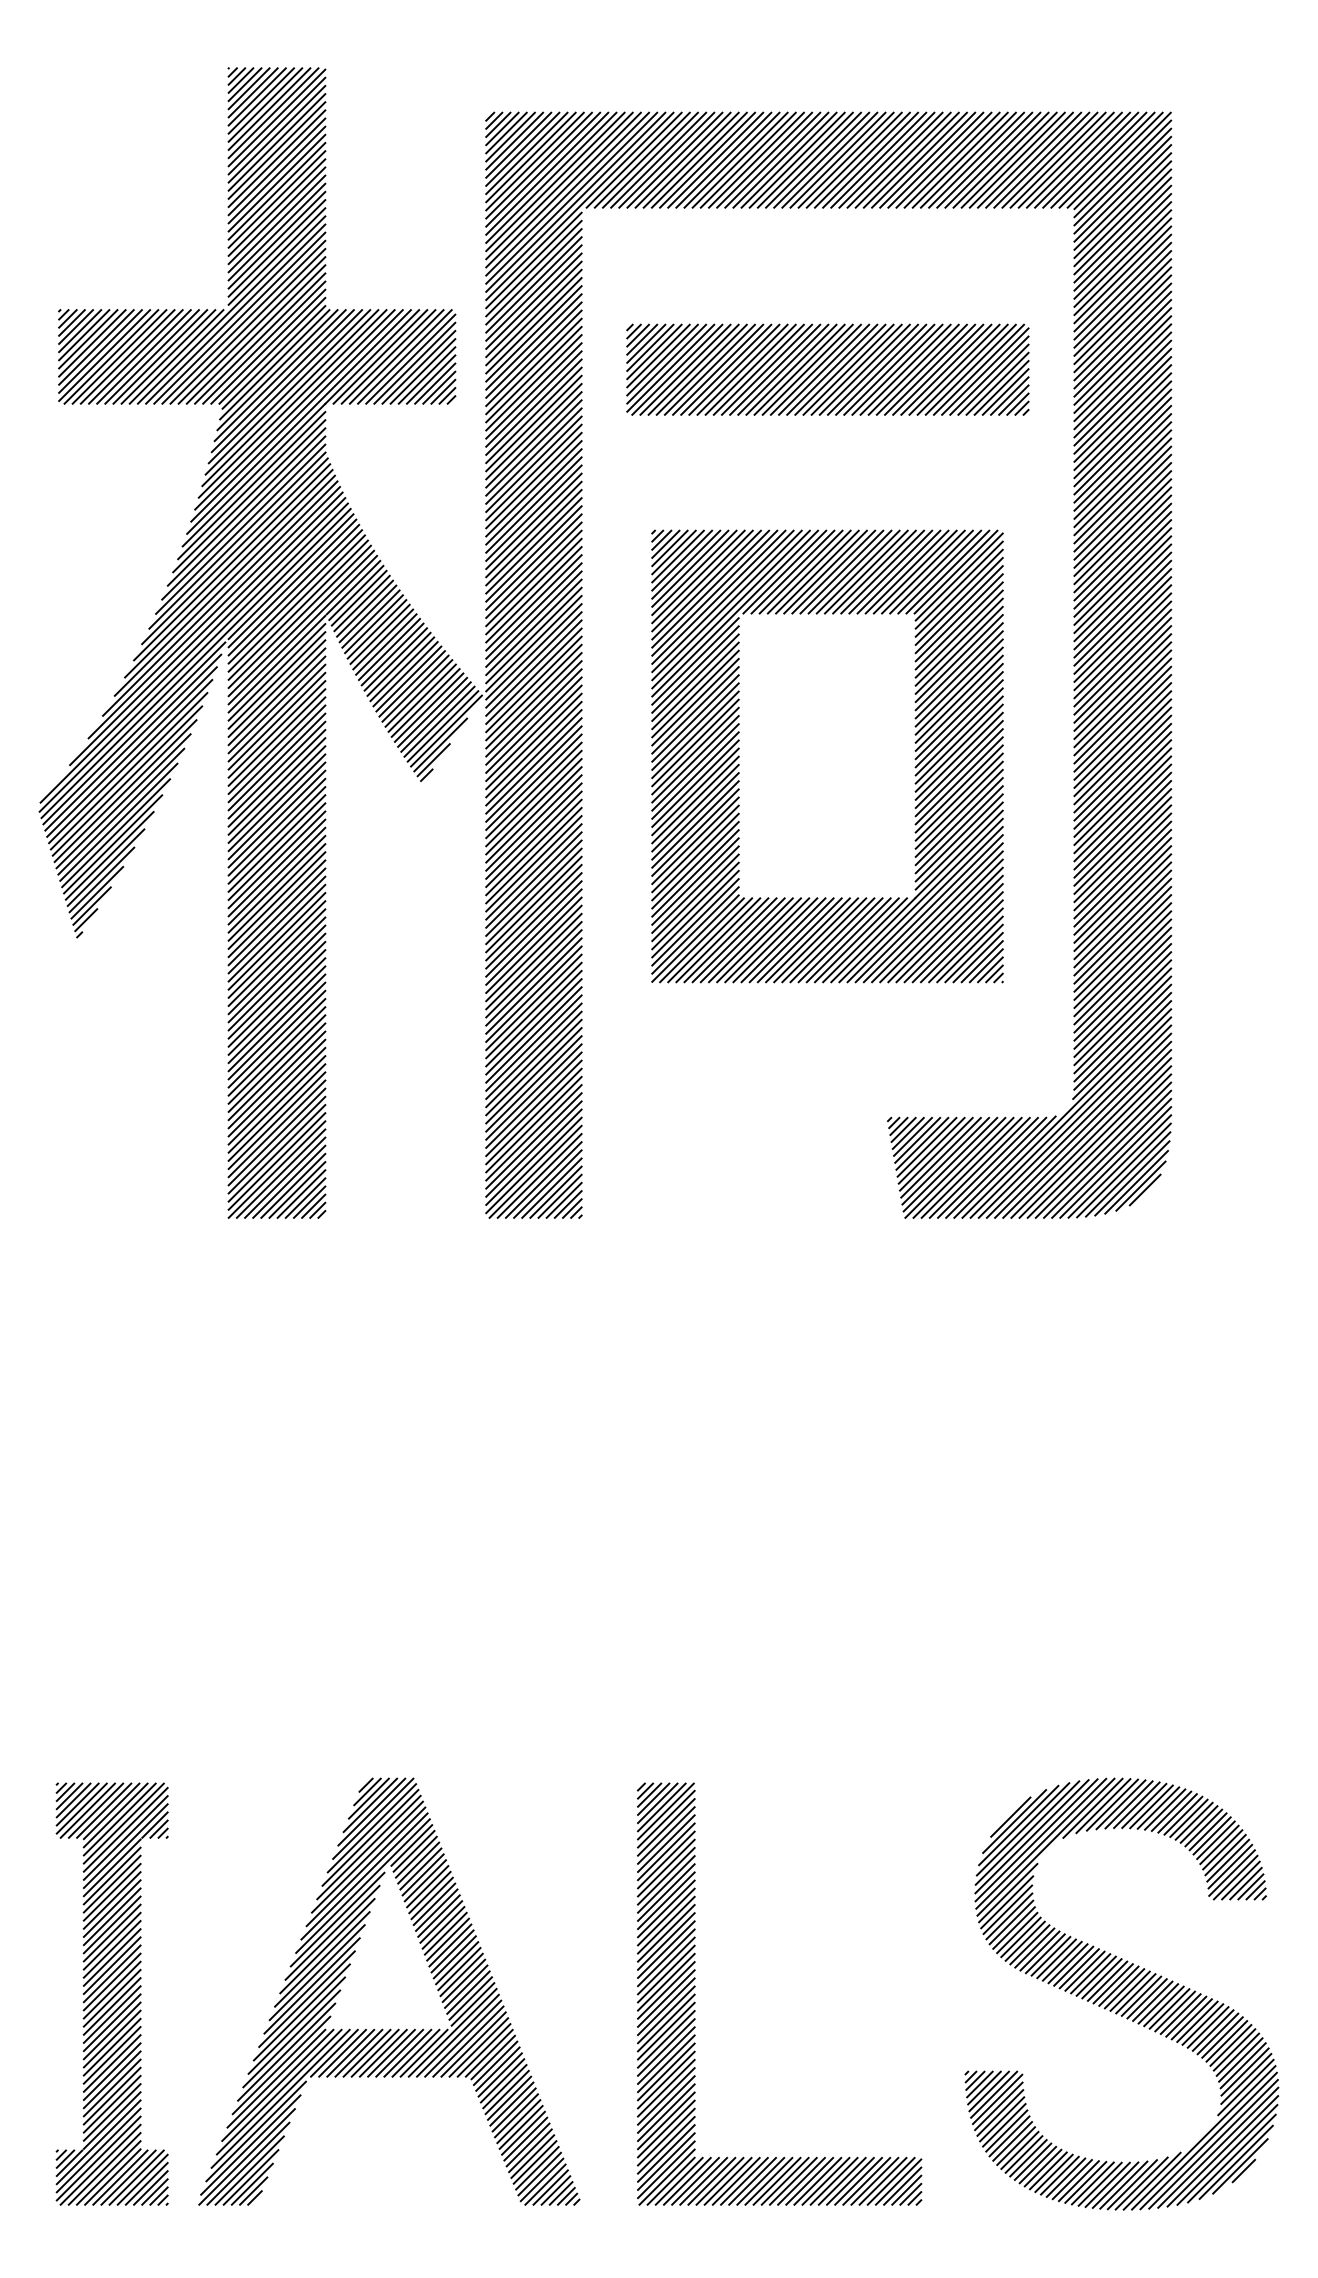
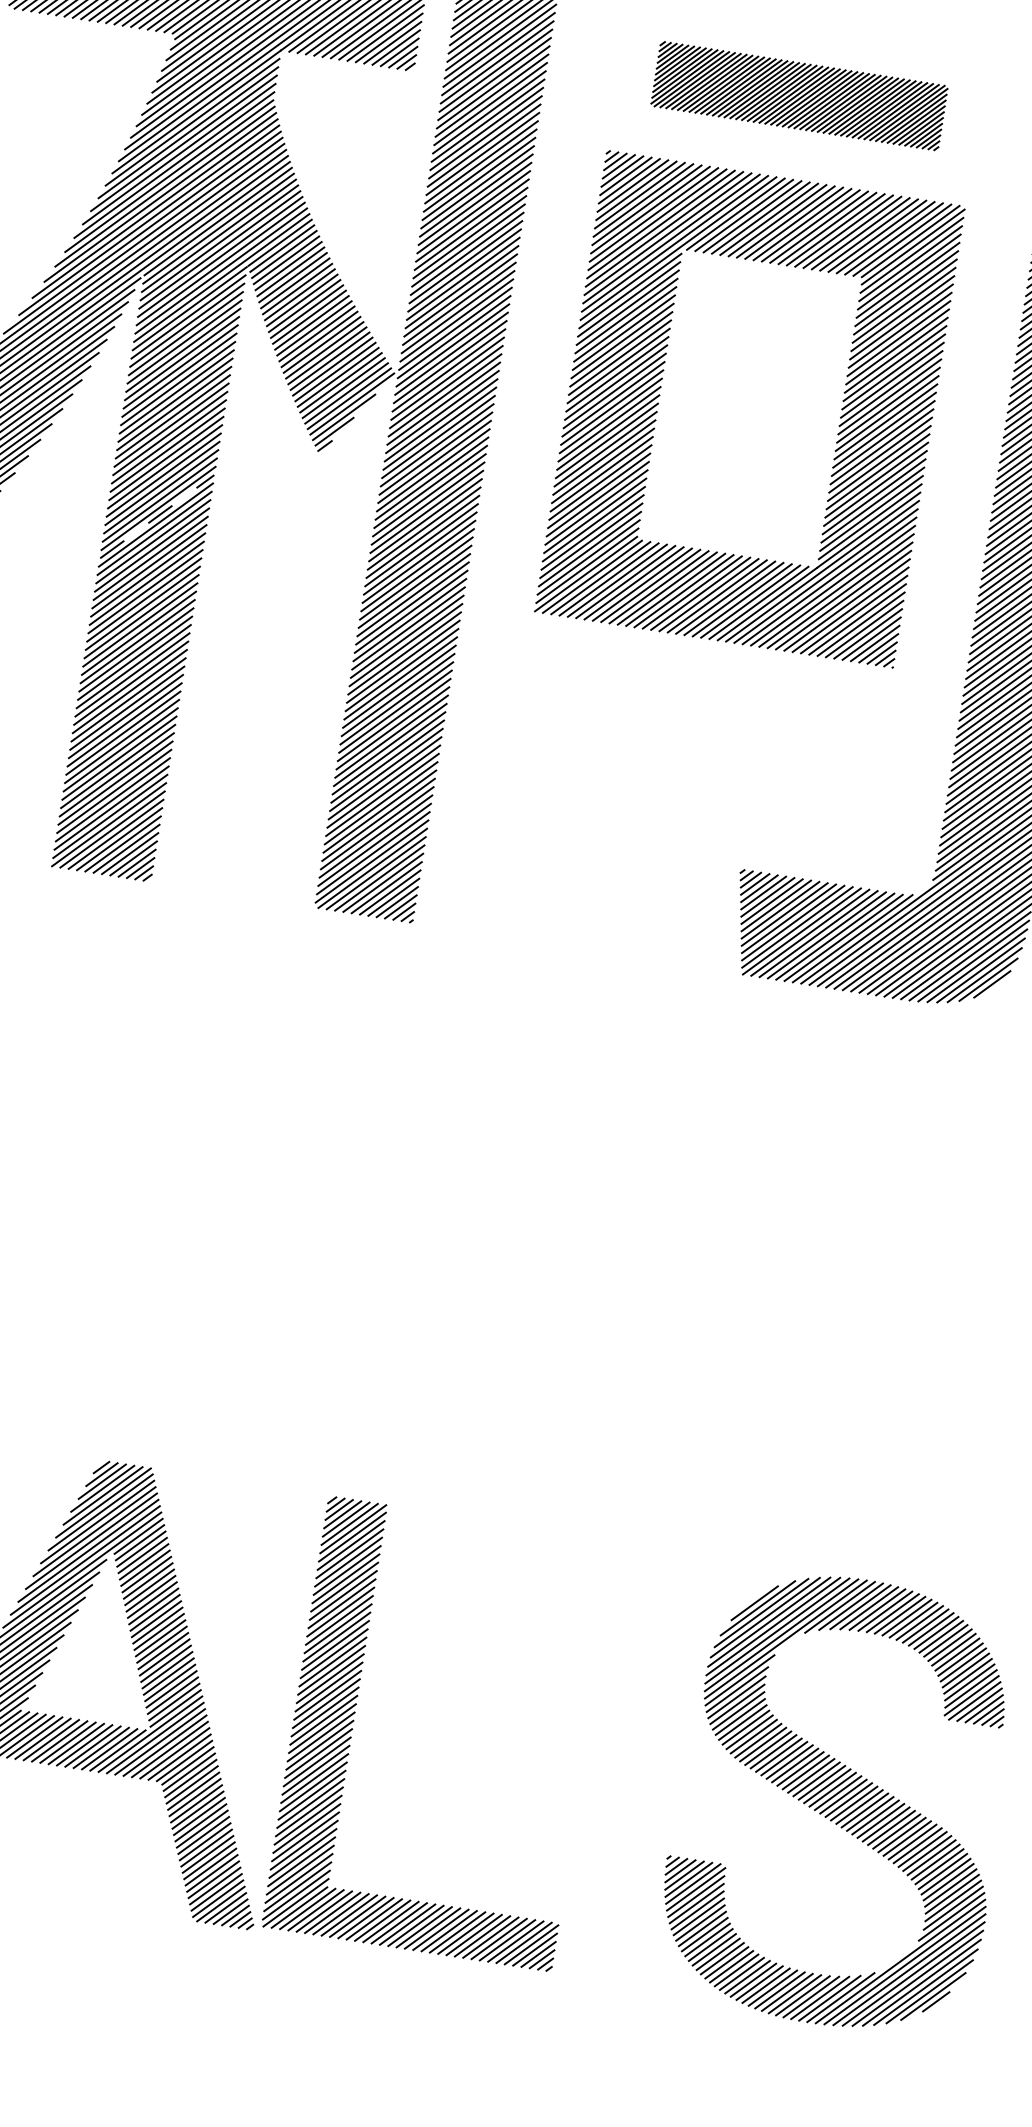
part: (827, 369) -> (799, 95), size x0.7
part: (914, 759) -> (838, 426), moved
line: (277, 867) -> (157, 516), solid -> dashed
part: (695, 1994) -> (354, 1720), moved

